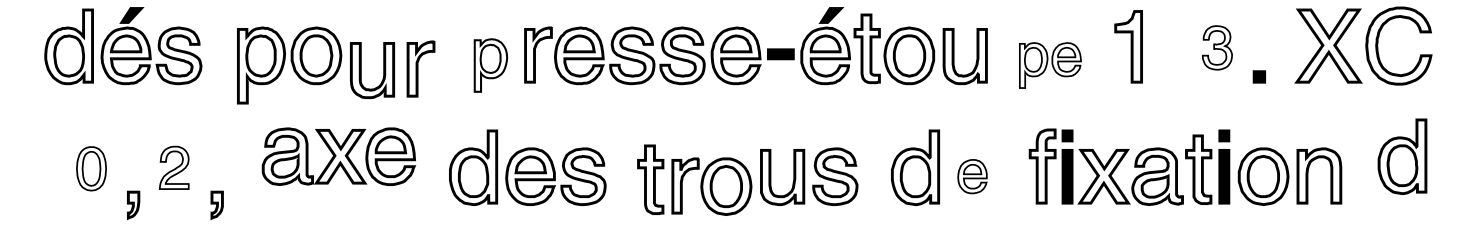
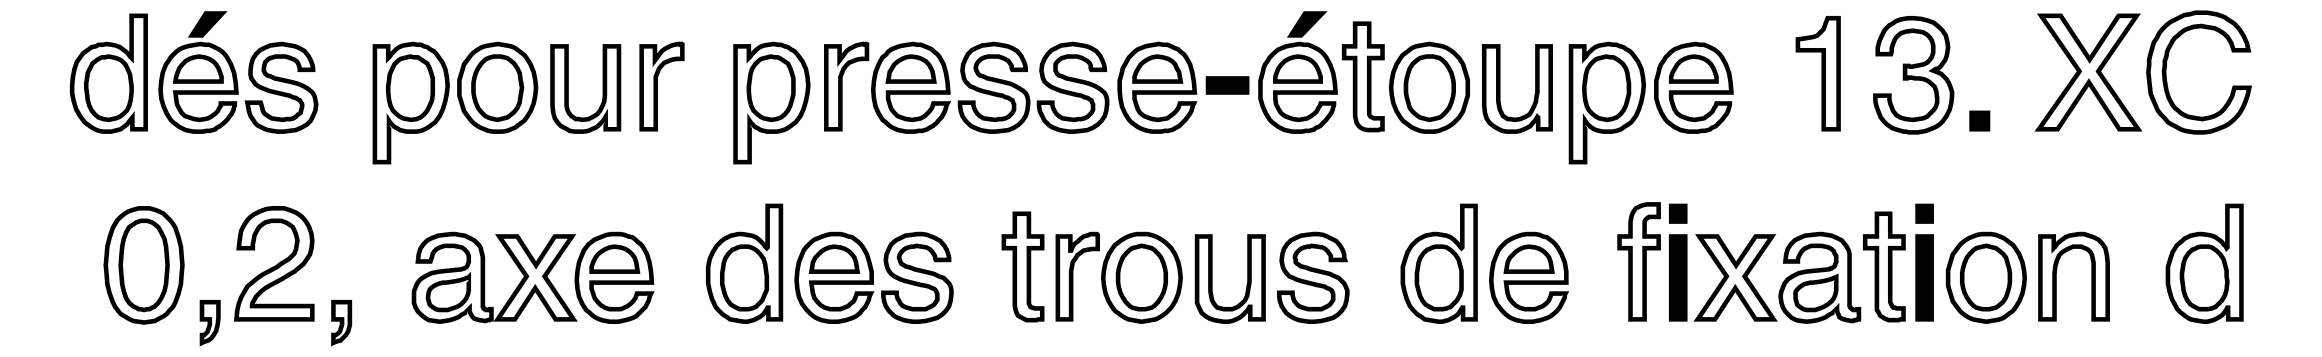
part: (1128, 46) -> (1818, 73), moved
part: (1217, 47) -> (1913, 74), size x1.67
part: (490, 65) -> (771, 103), size x1.43
part: (1050, 65) -> (1651, 103), size x1.67
part: (420, 68) -> (661, 85), moved
part: (361, 70) -> (568, 88), moved
part: (338, 156) -> (532, 277), moved
part: (1402, 156) -> (2204, 263), moved
part: (173, 167) -> (272, 263), size x1.67
part: (91, 168) -> (144, 264), size x1.67
part: (972, 176) -> (1528, 277), size x1.67
part: (700, 181) -> (1101, 269), moved

